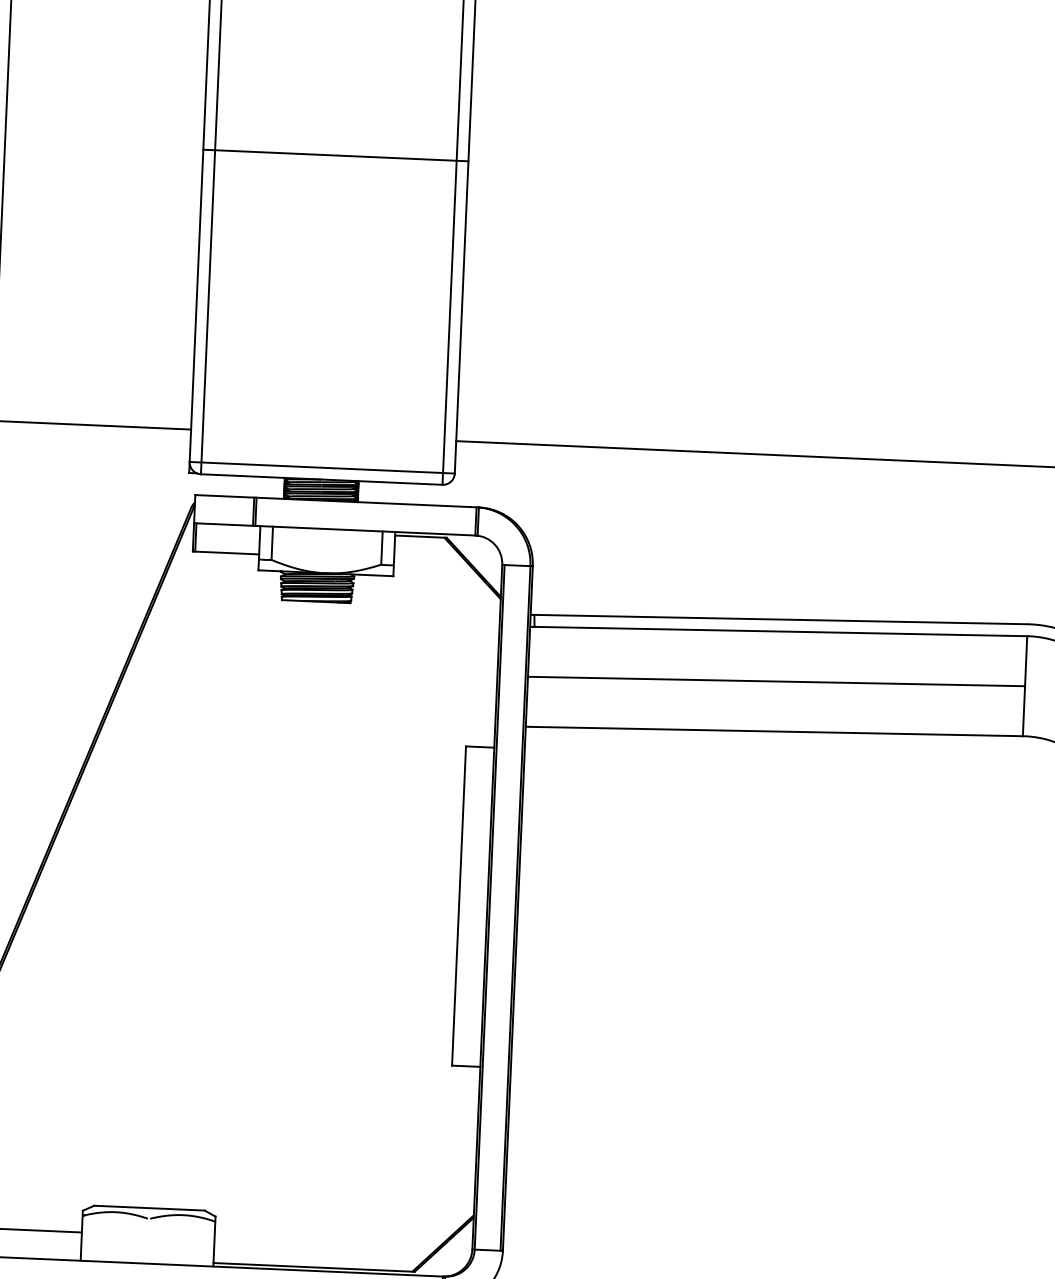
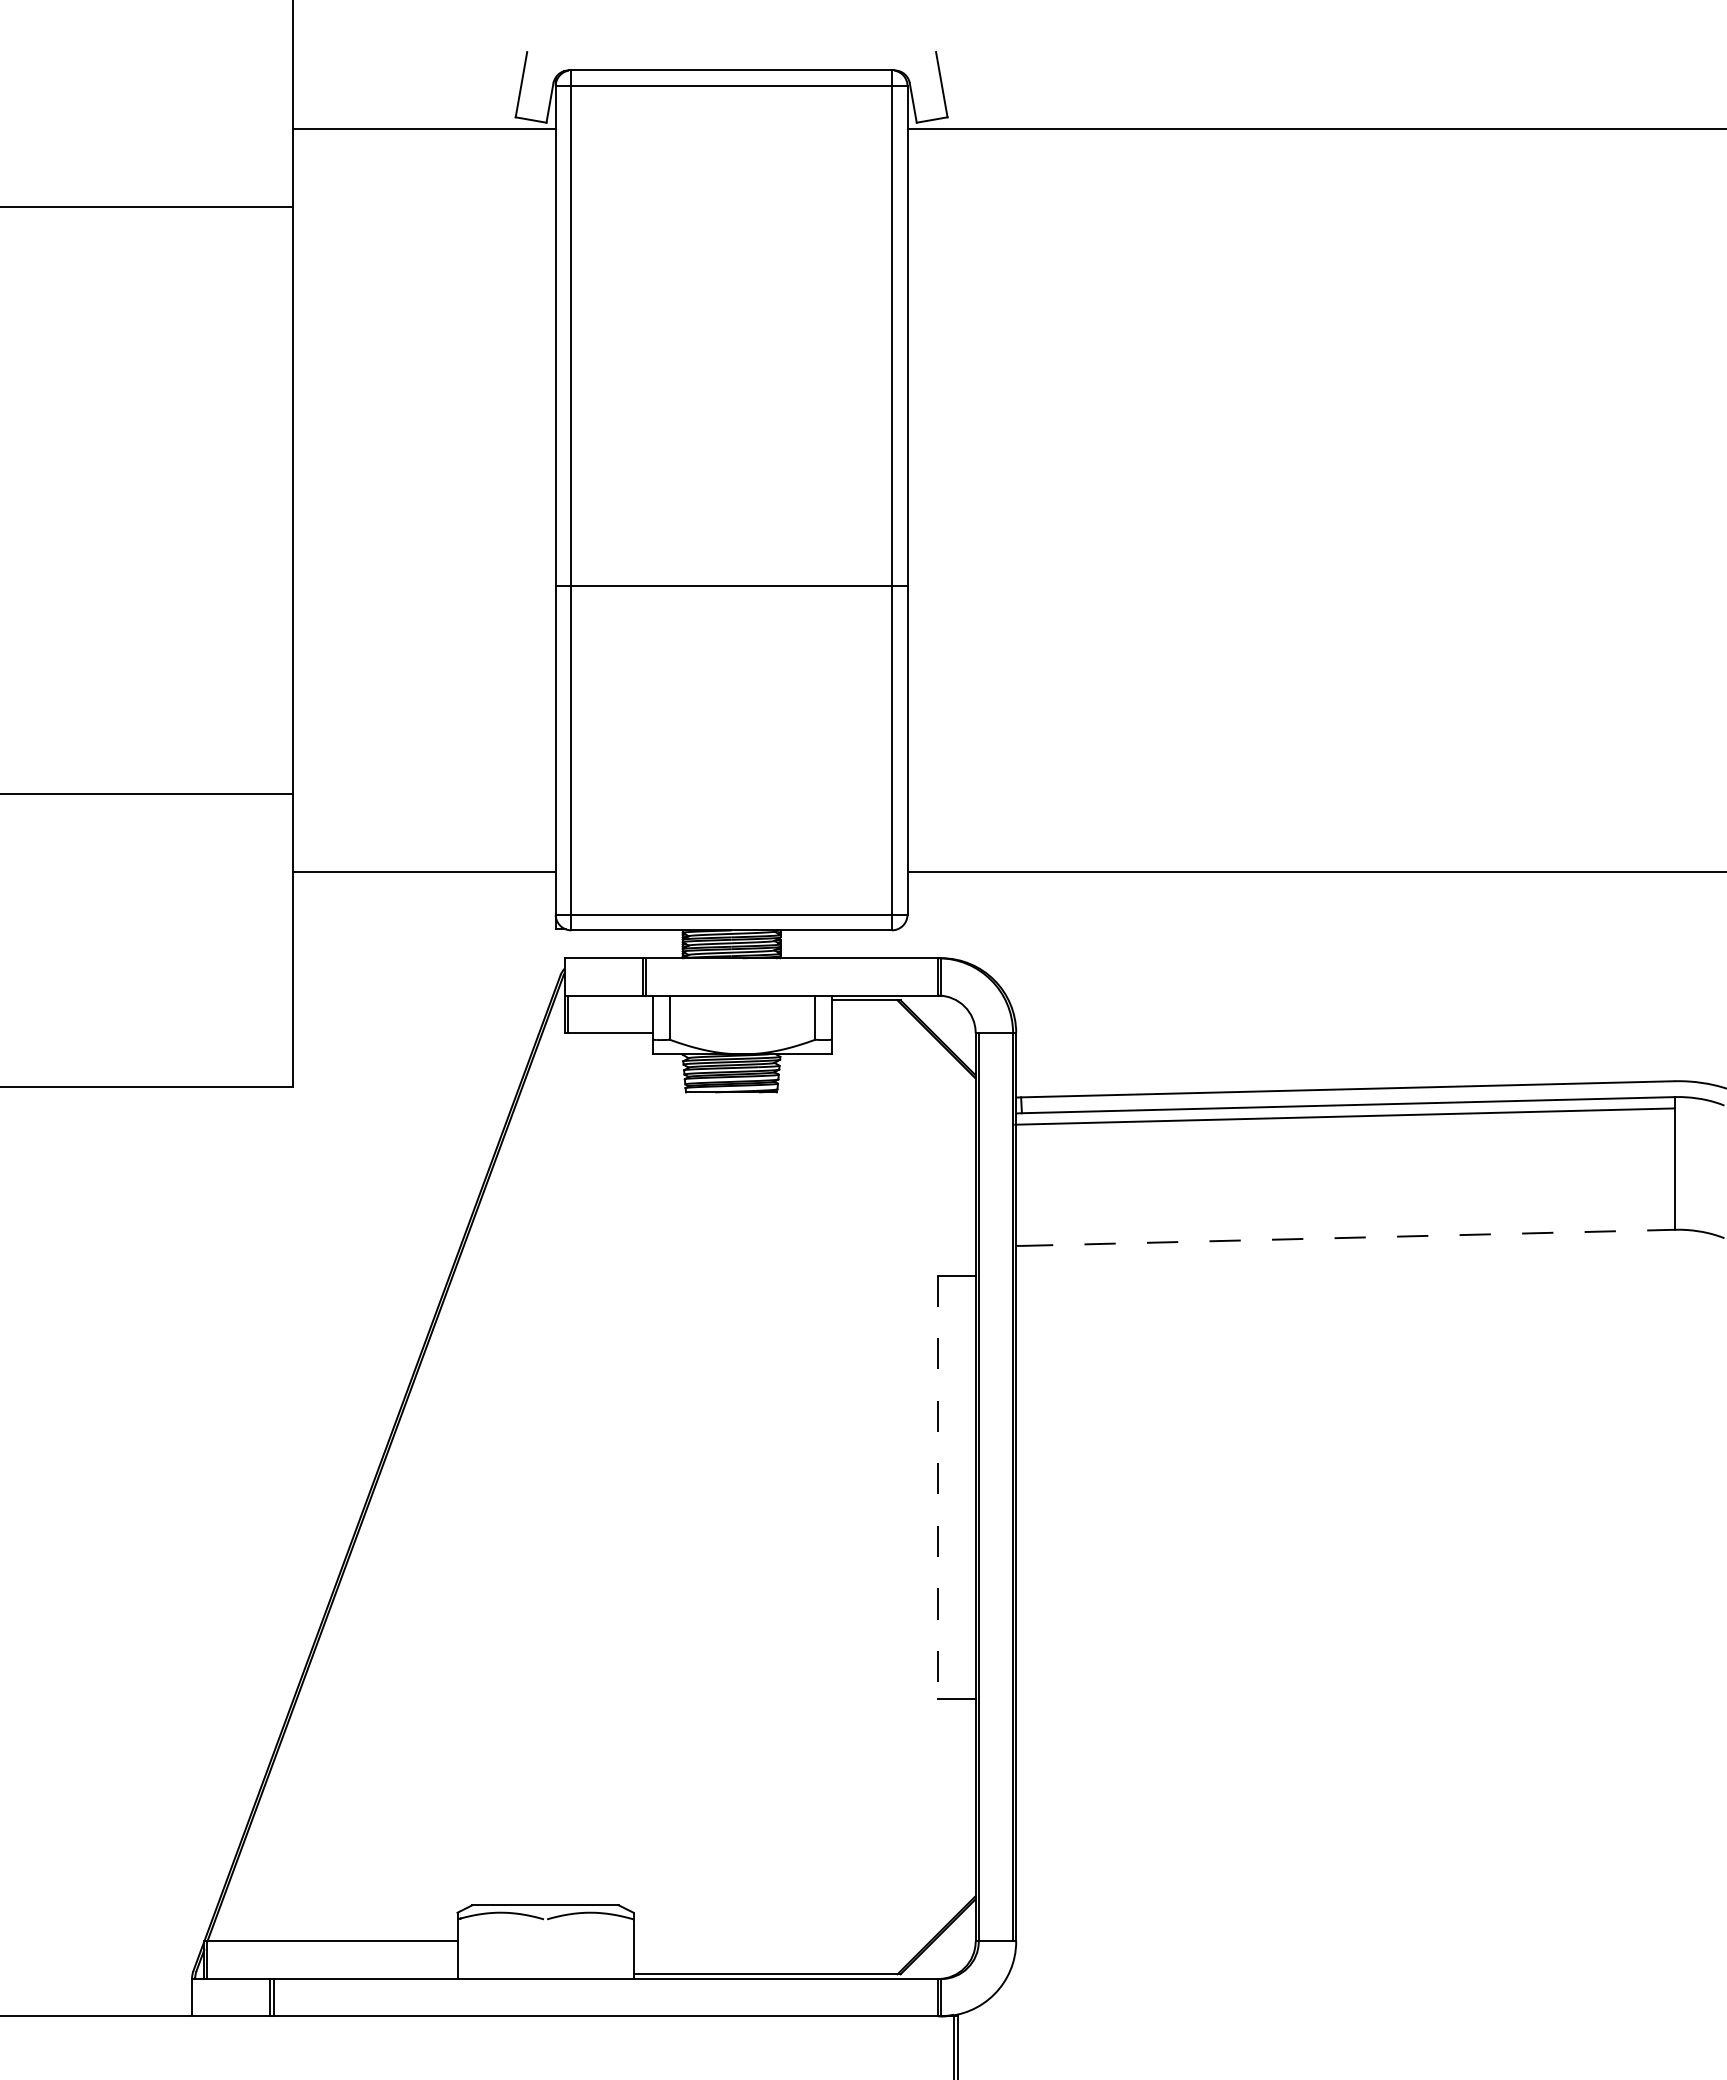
line: (335, 155) -> (731, 586), moved
line: (776, 681) -> (1344, 1116), moved
line: (776, 731) -> (1348, 1237), solid -> dashed
line: (459, 906) -> (938, 1487), solid -> dashed

